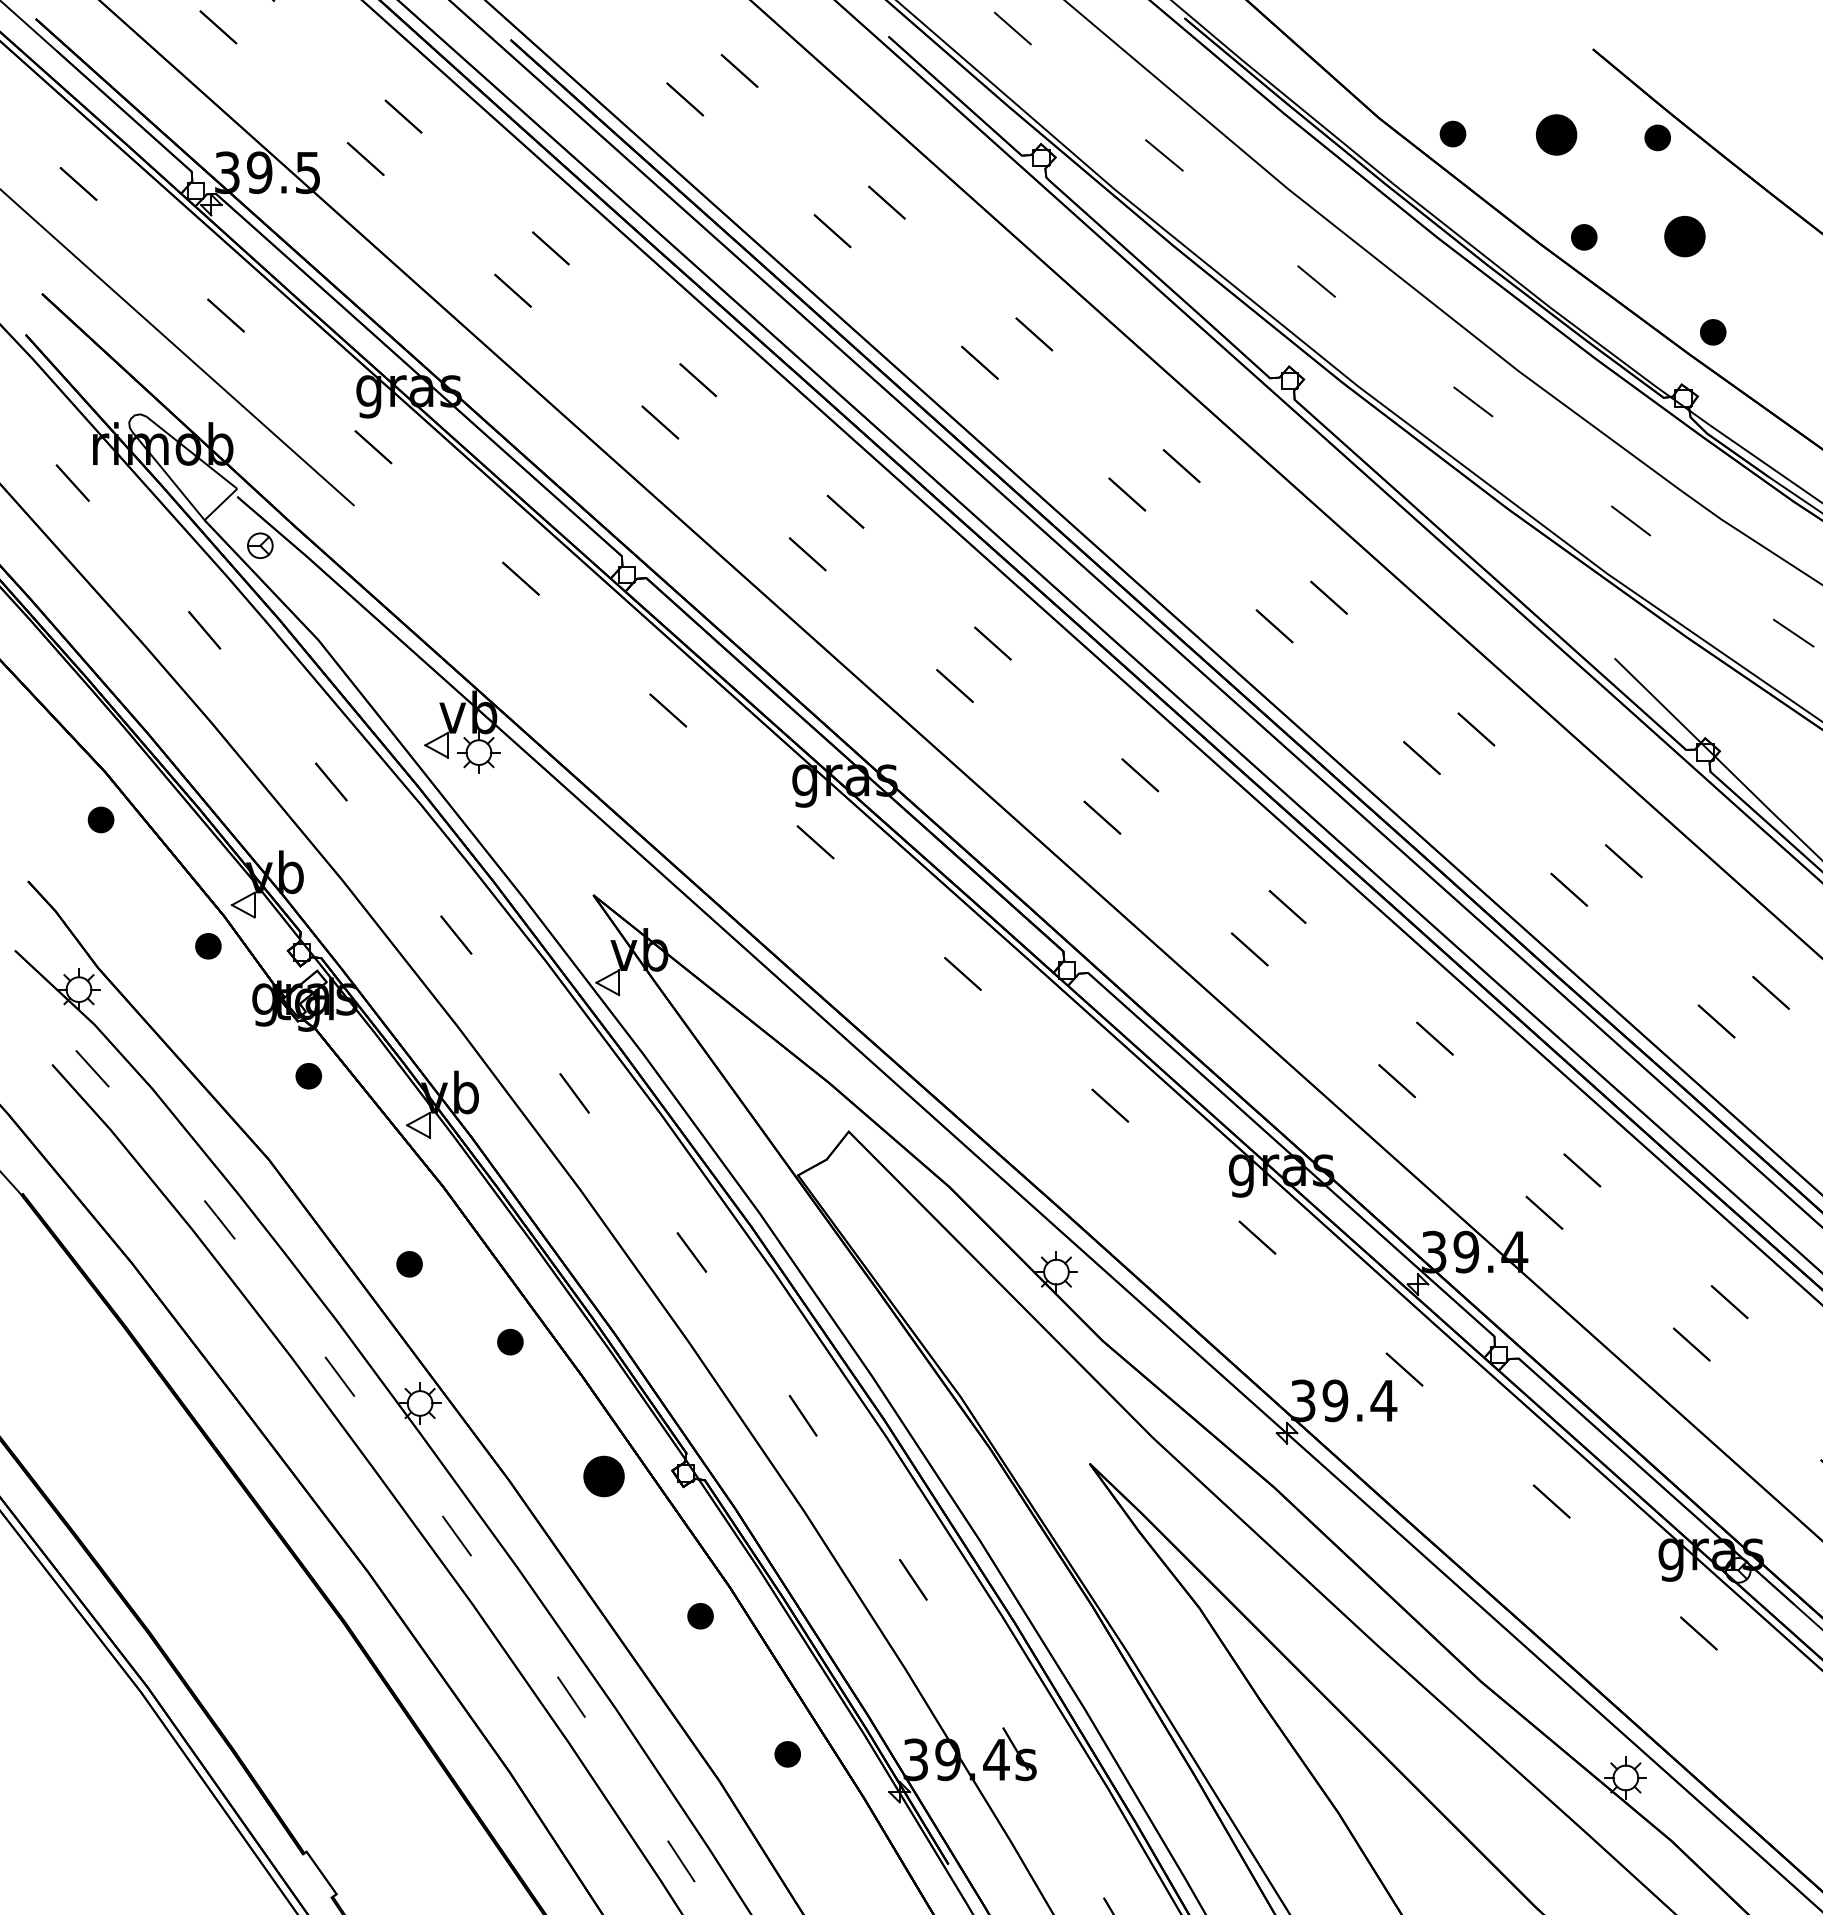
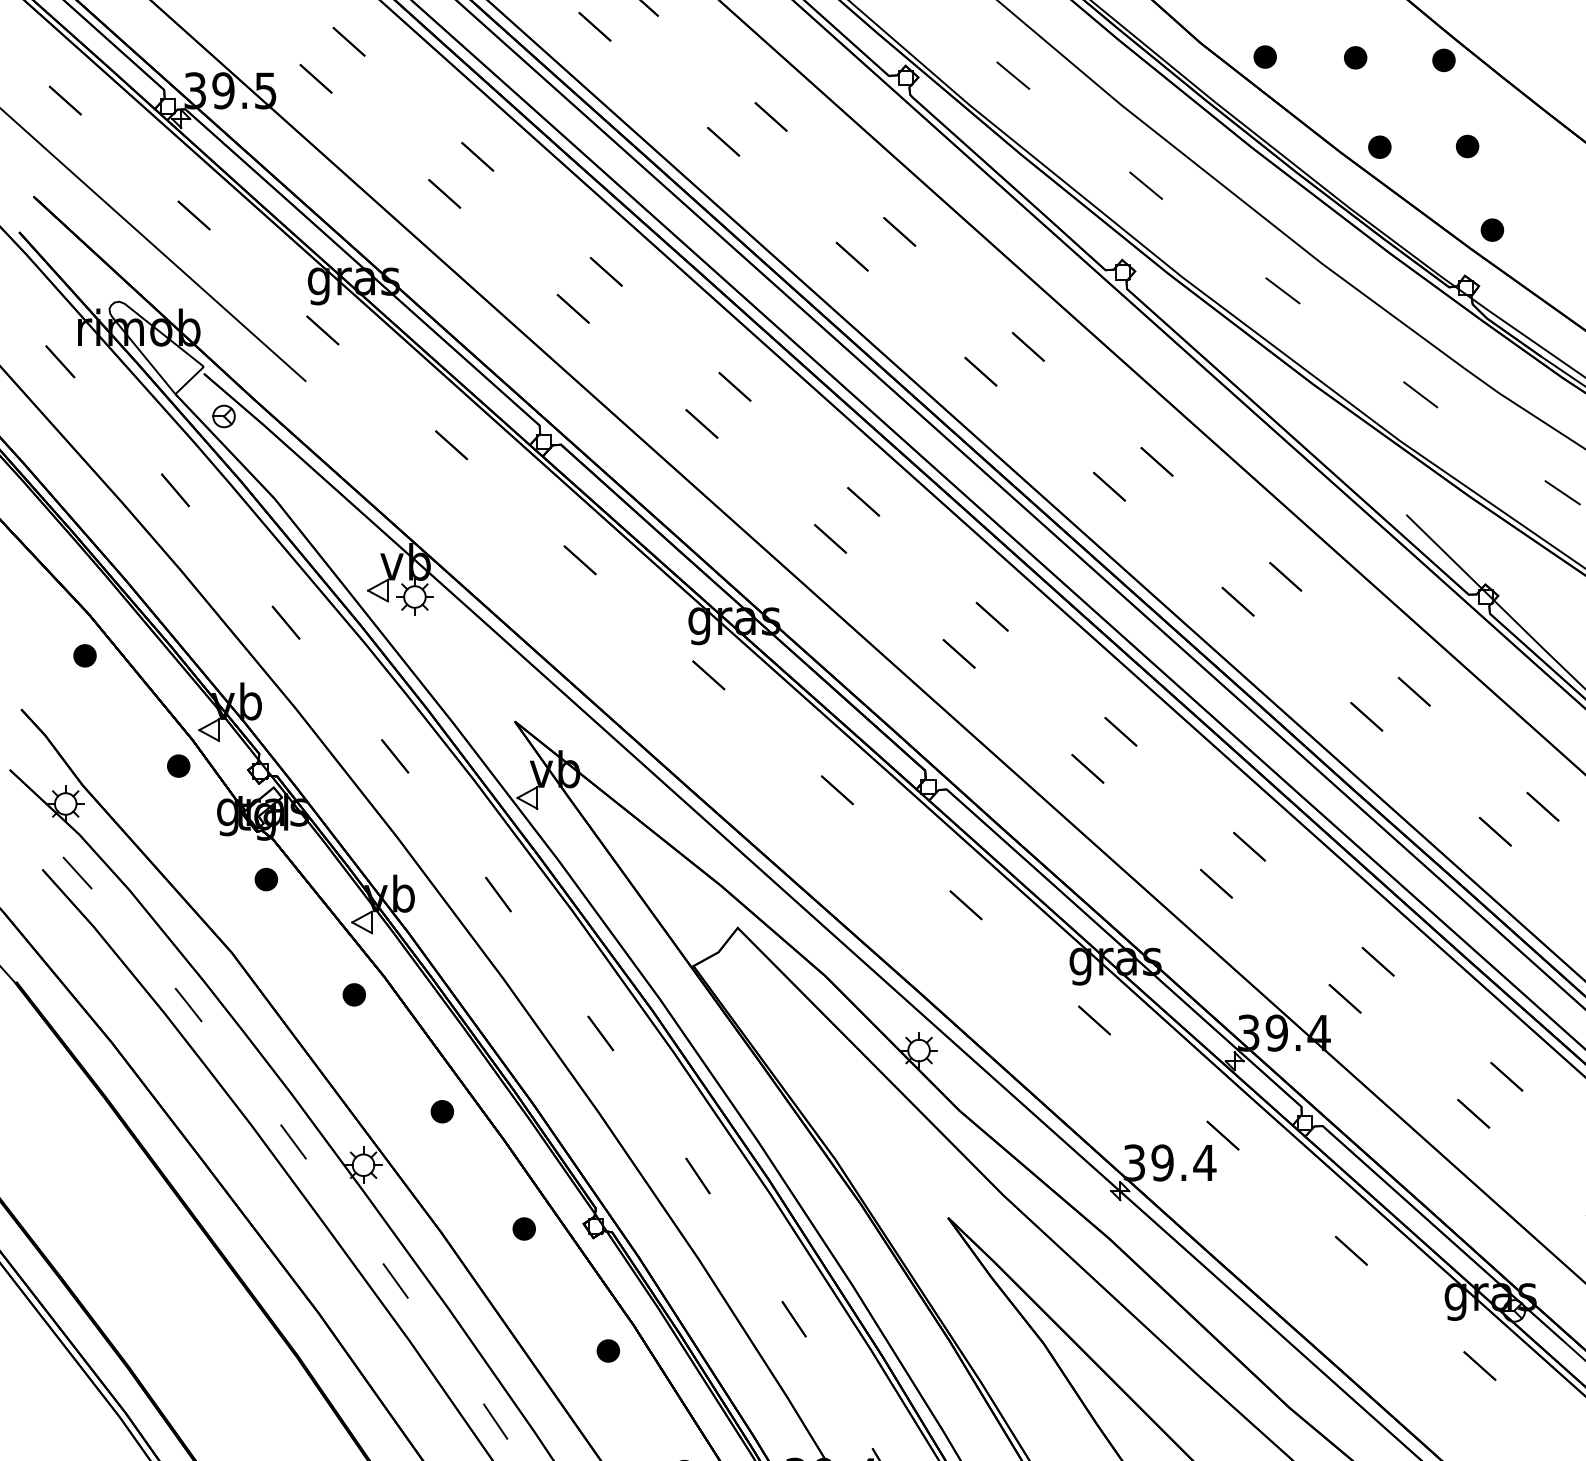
part: (1556, 134) -> (1355, 57), size x0.62
part: (1684, 236) -> (1467, 146), size x0.62
part: (409, 1264) -> (354, 995), moved
part: (604, 1476) -> (524, 1229), size x0.62

